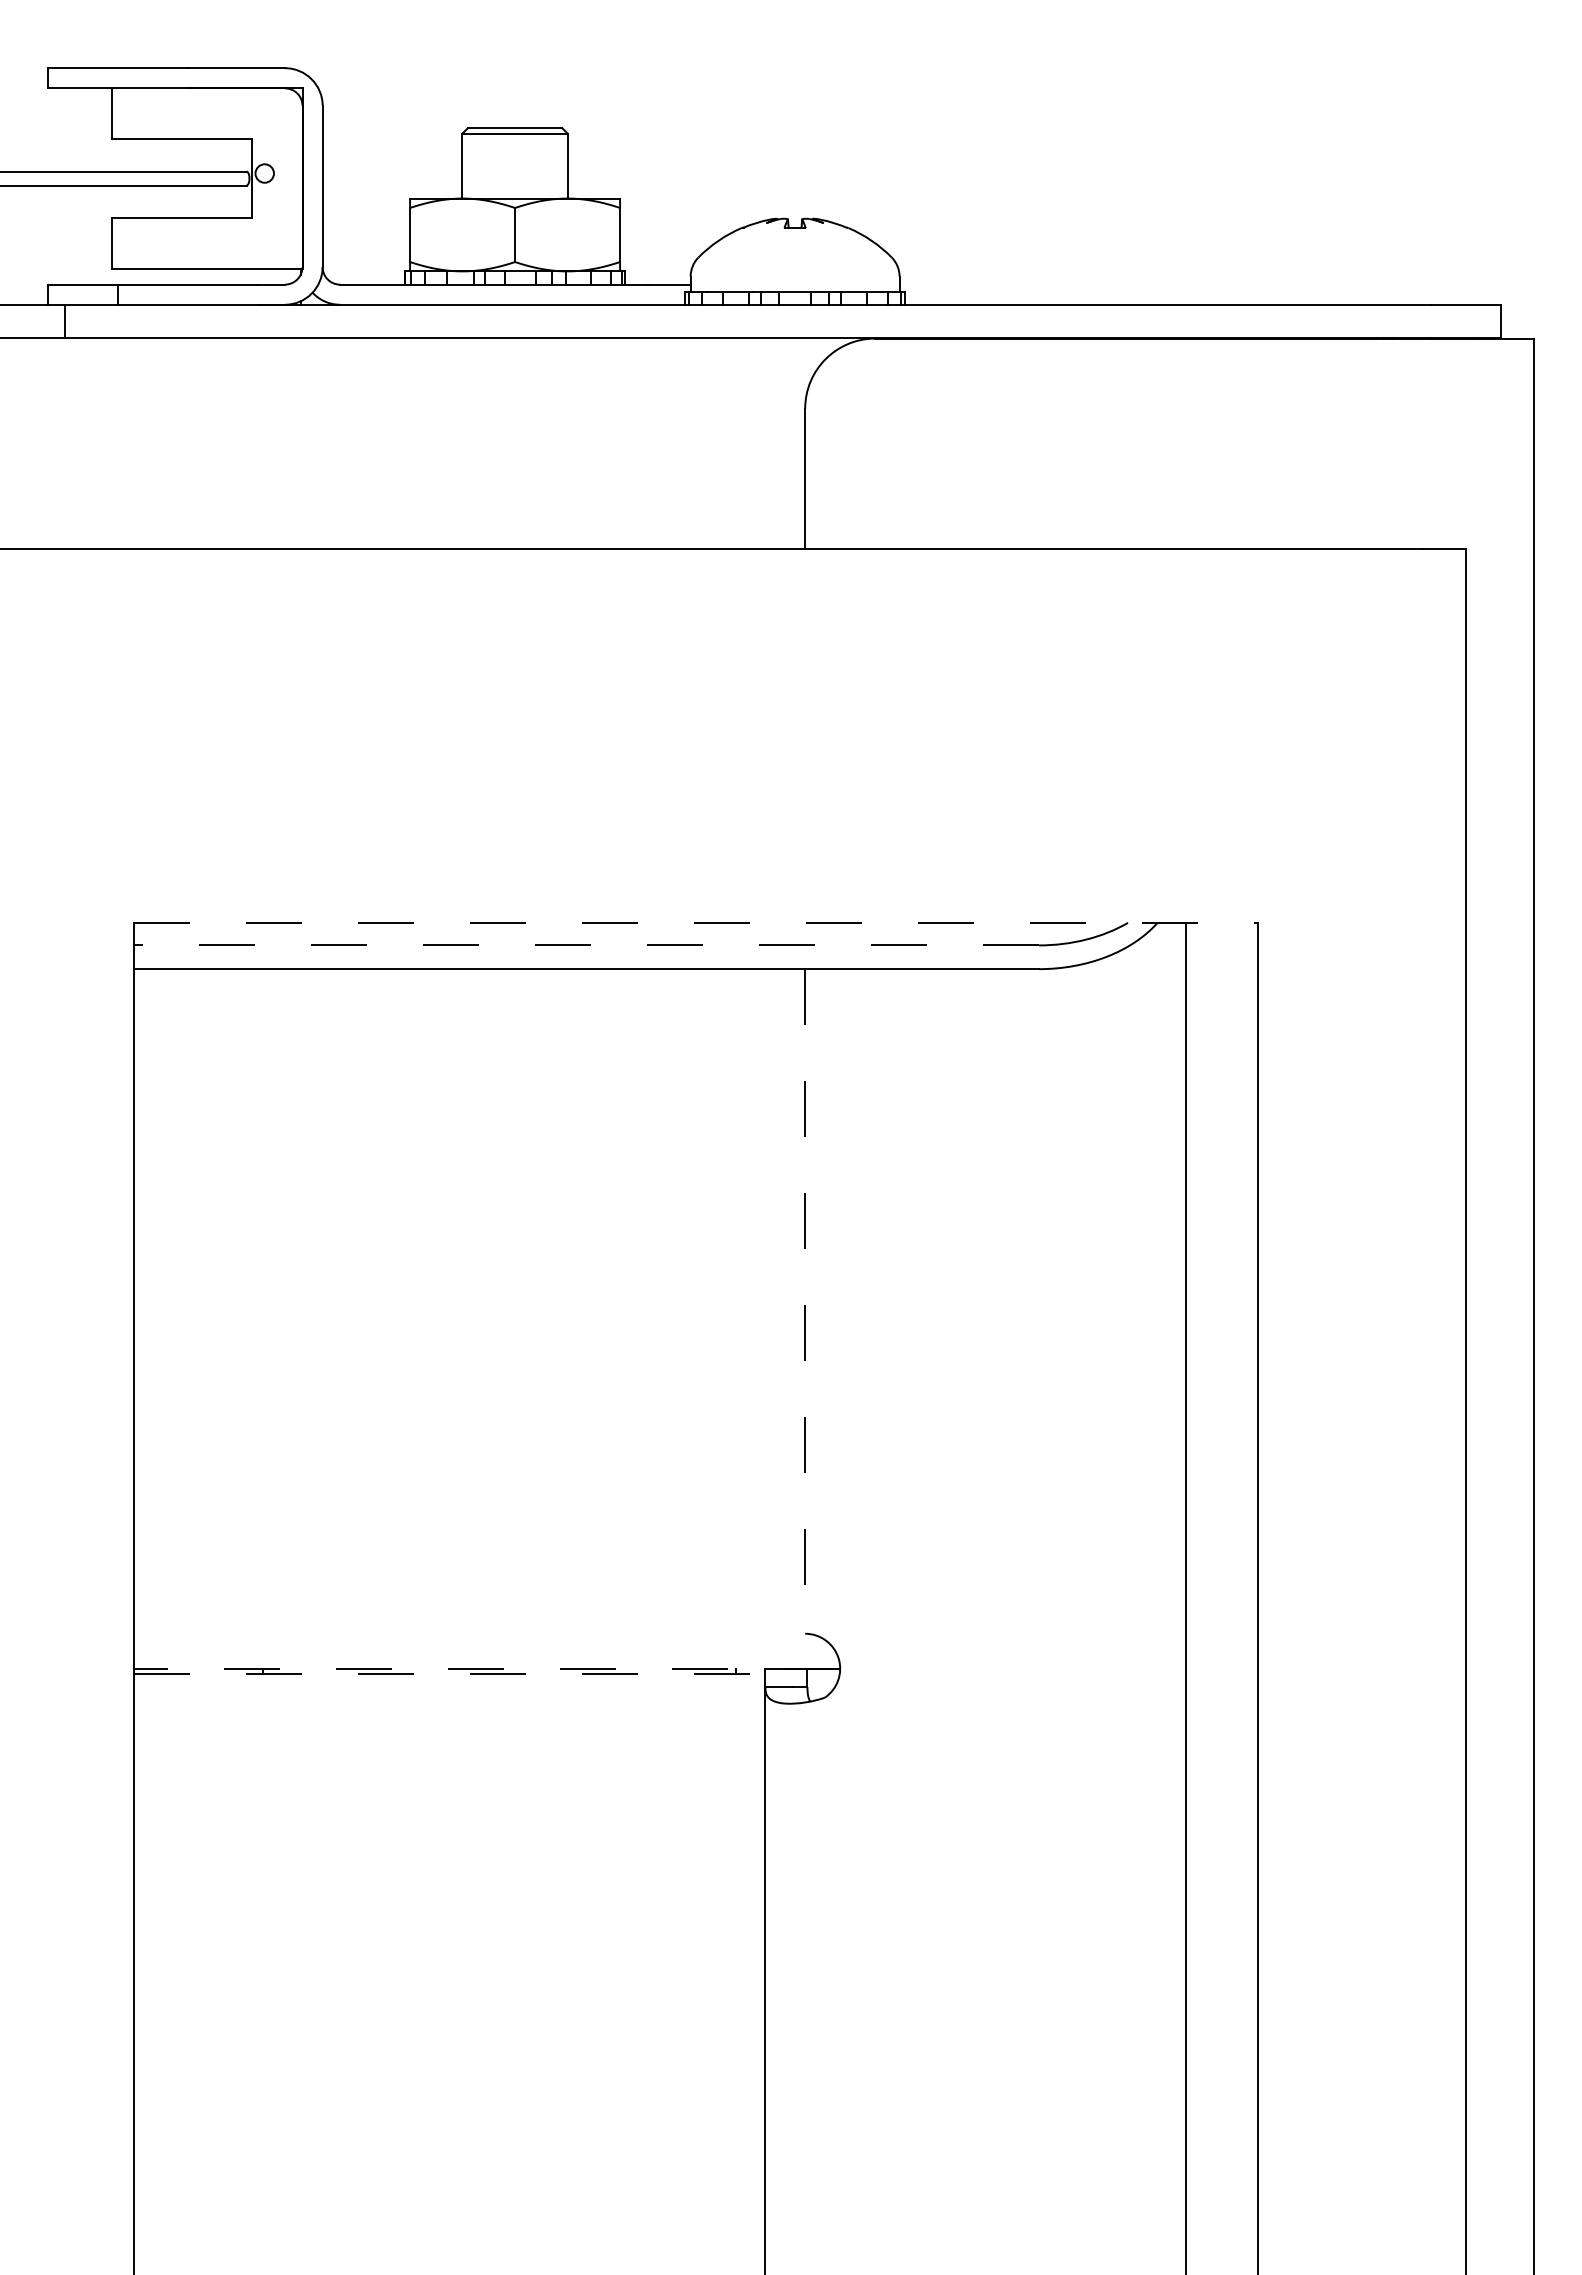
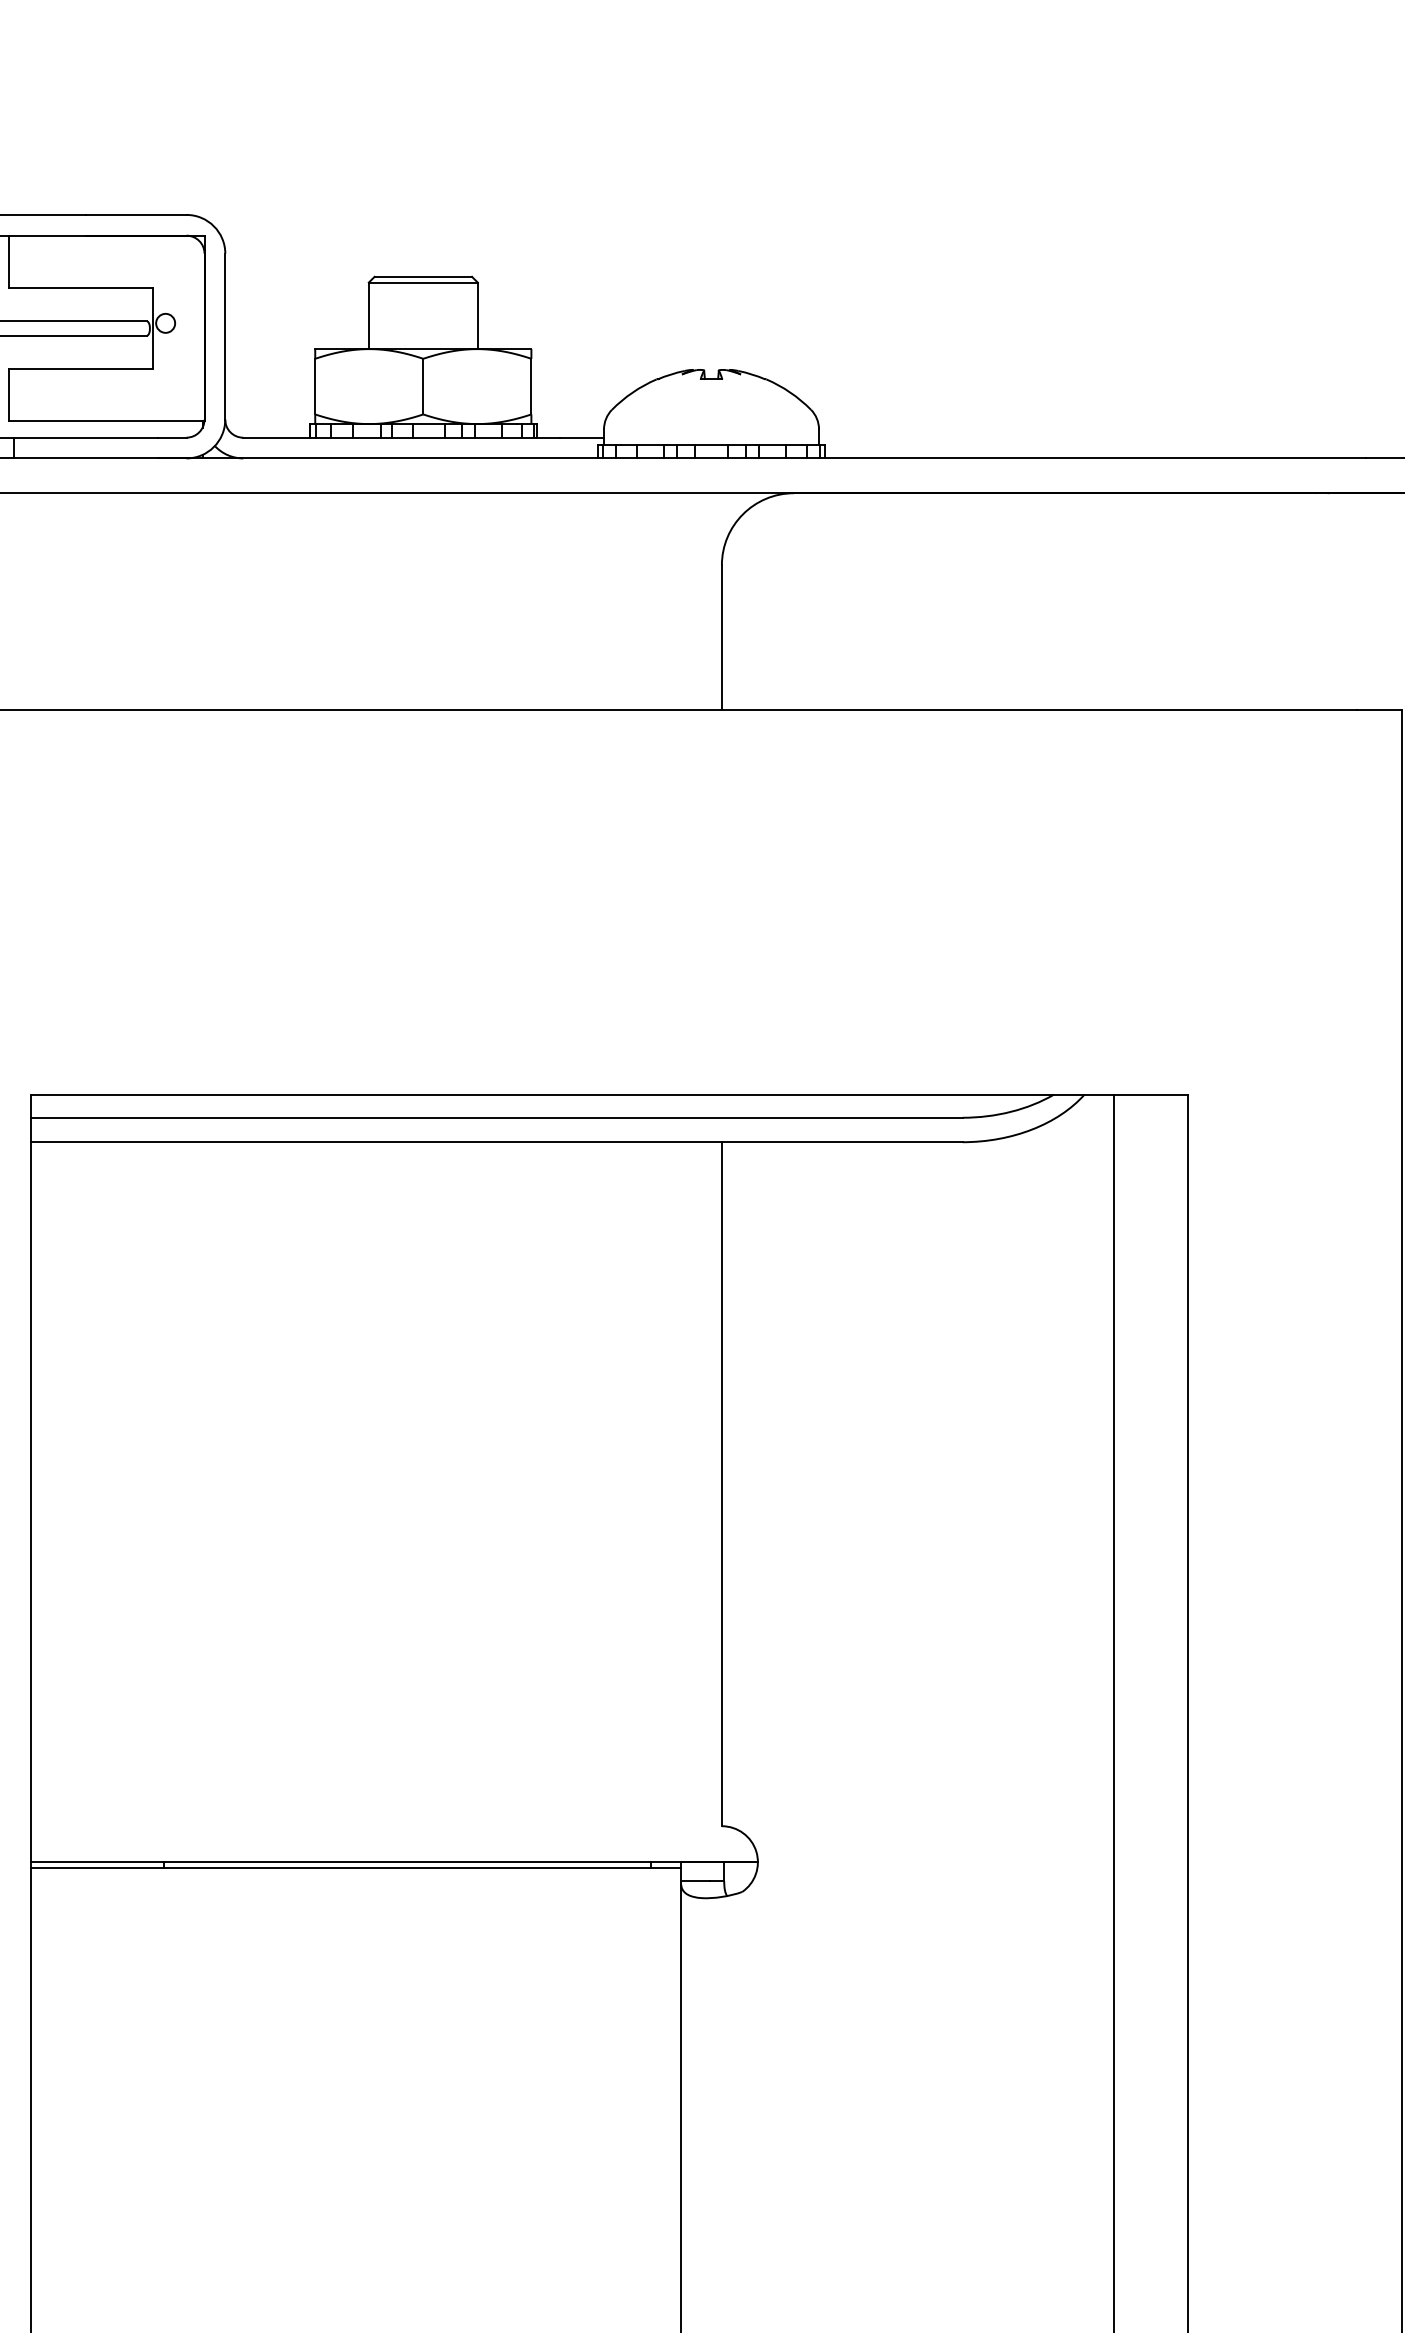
line: (695, 922) -> (609, 1094), dashed -> solid
line: (586, 945) -> (496, 1117), dashed -> solid
line: (805, 1301) -> (722, 1484), dashed -> solid
line: (486, 1668) -> (393, 1861), dashed -> solid
line: (449, 1674) -> (355, 1868), dashed -> solid

